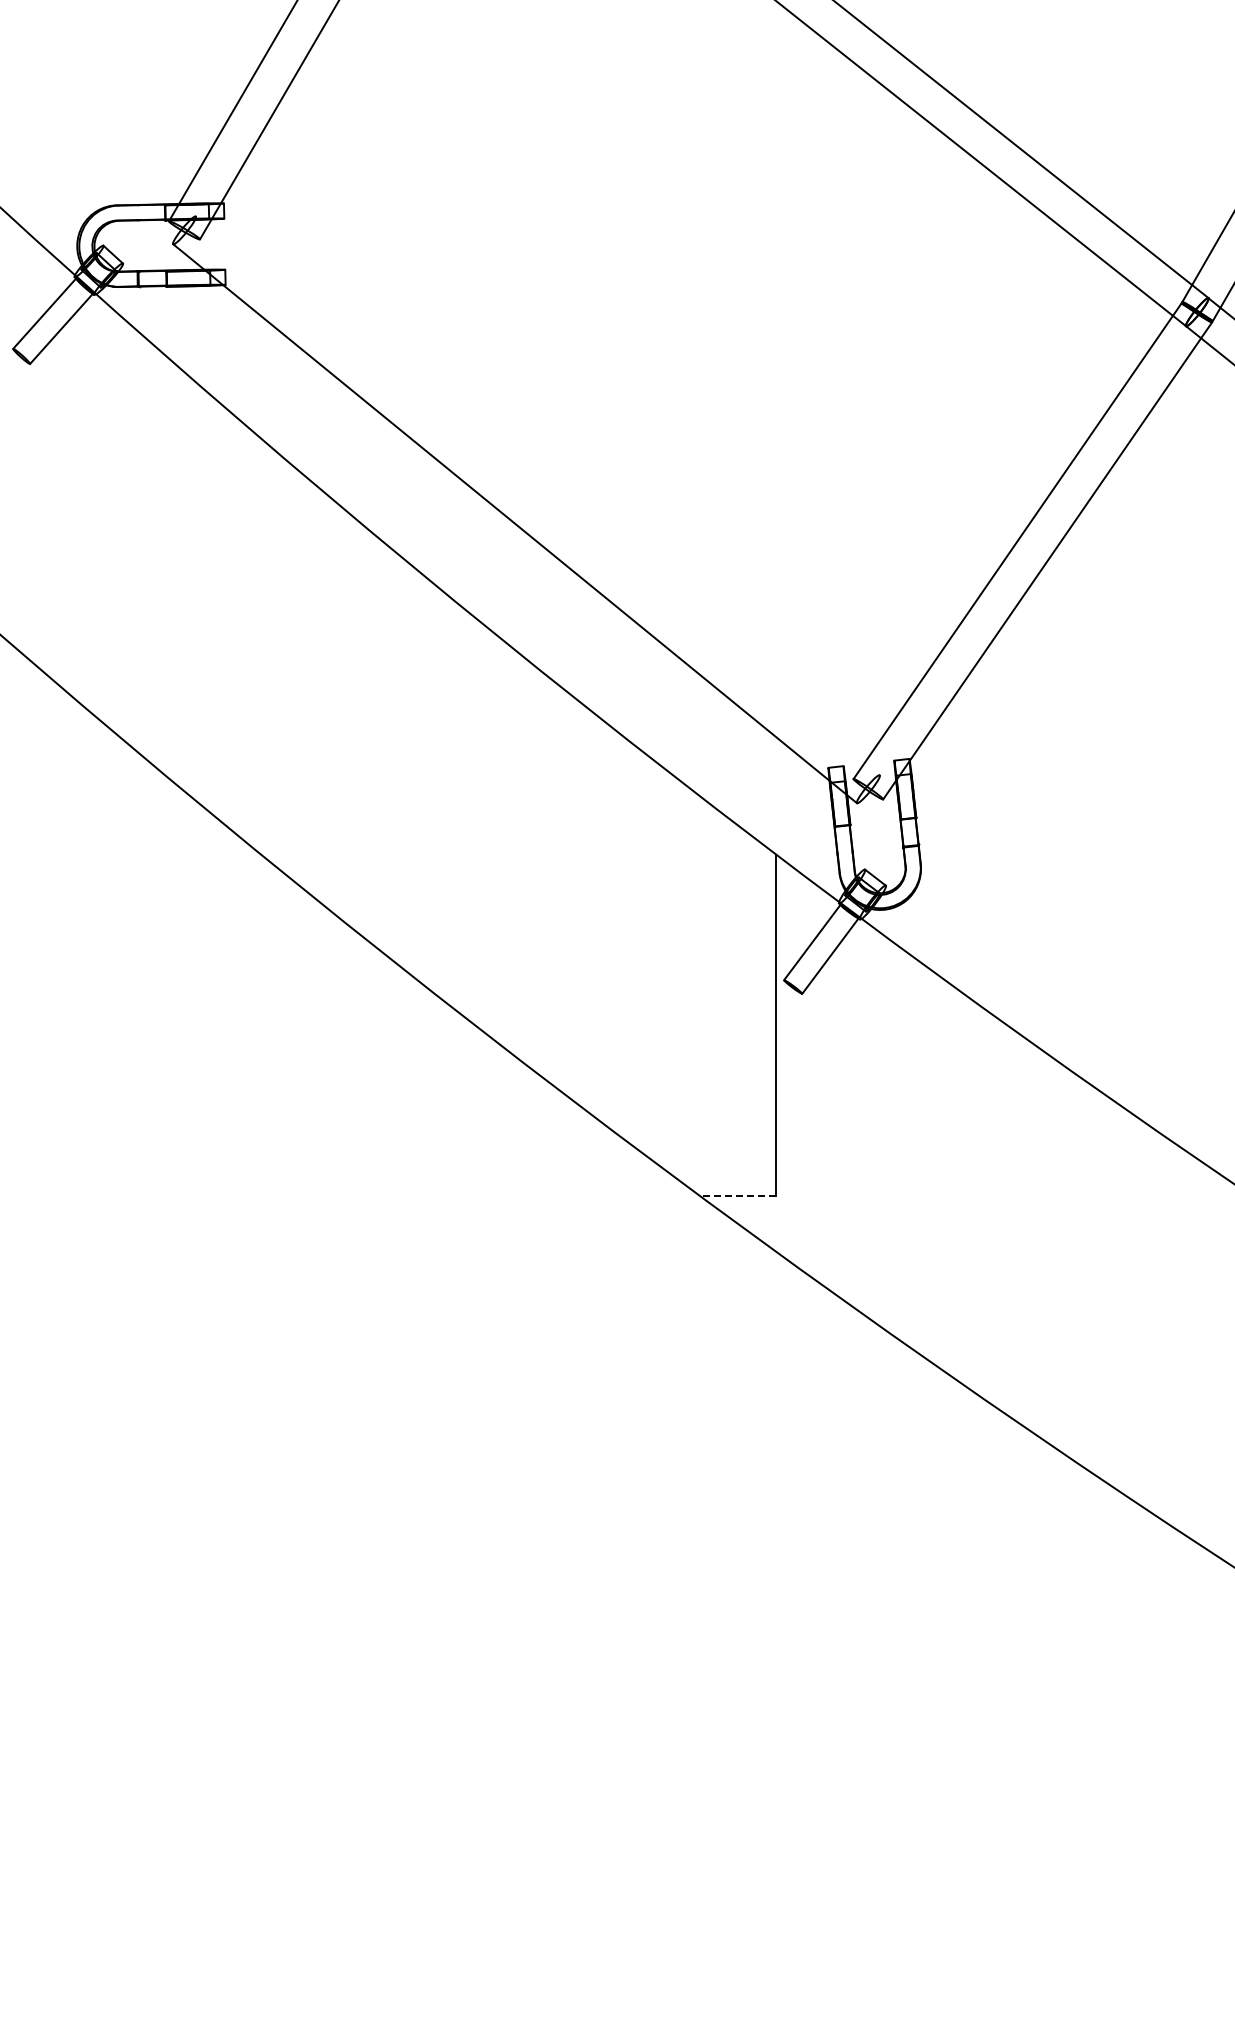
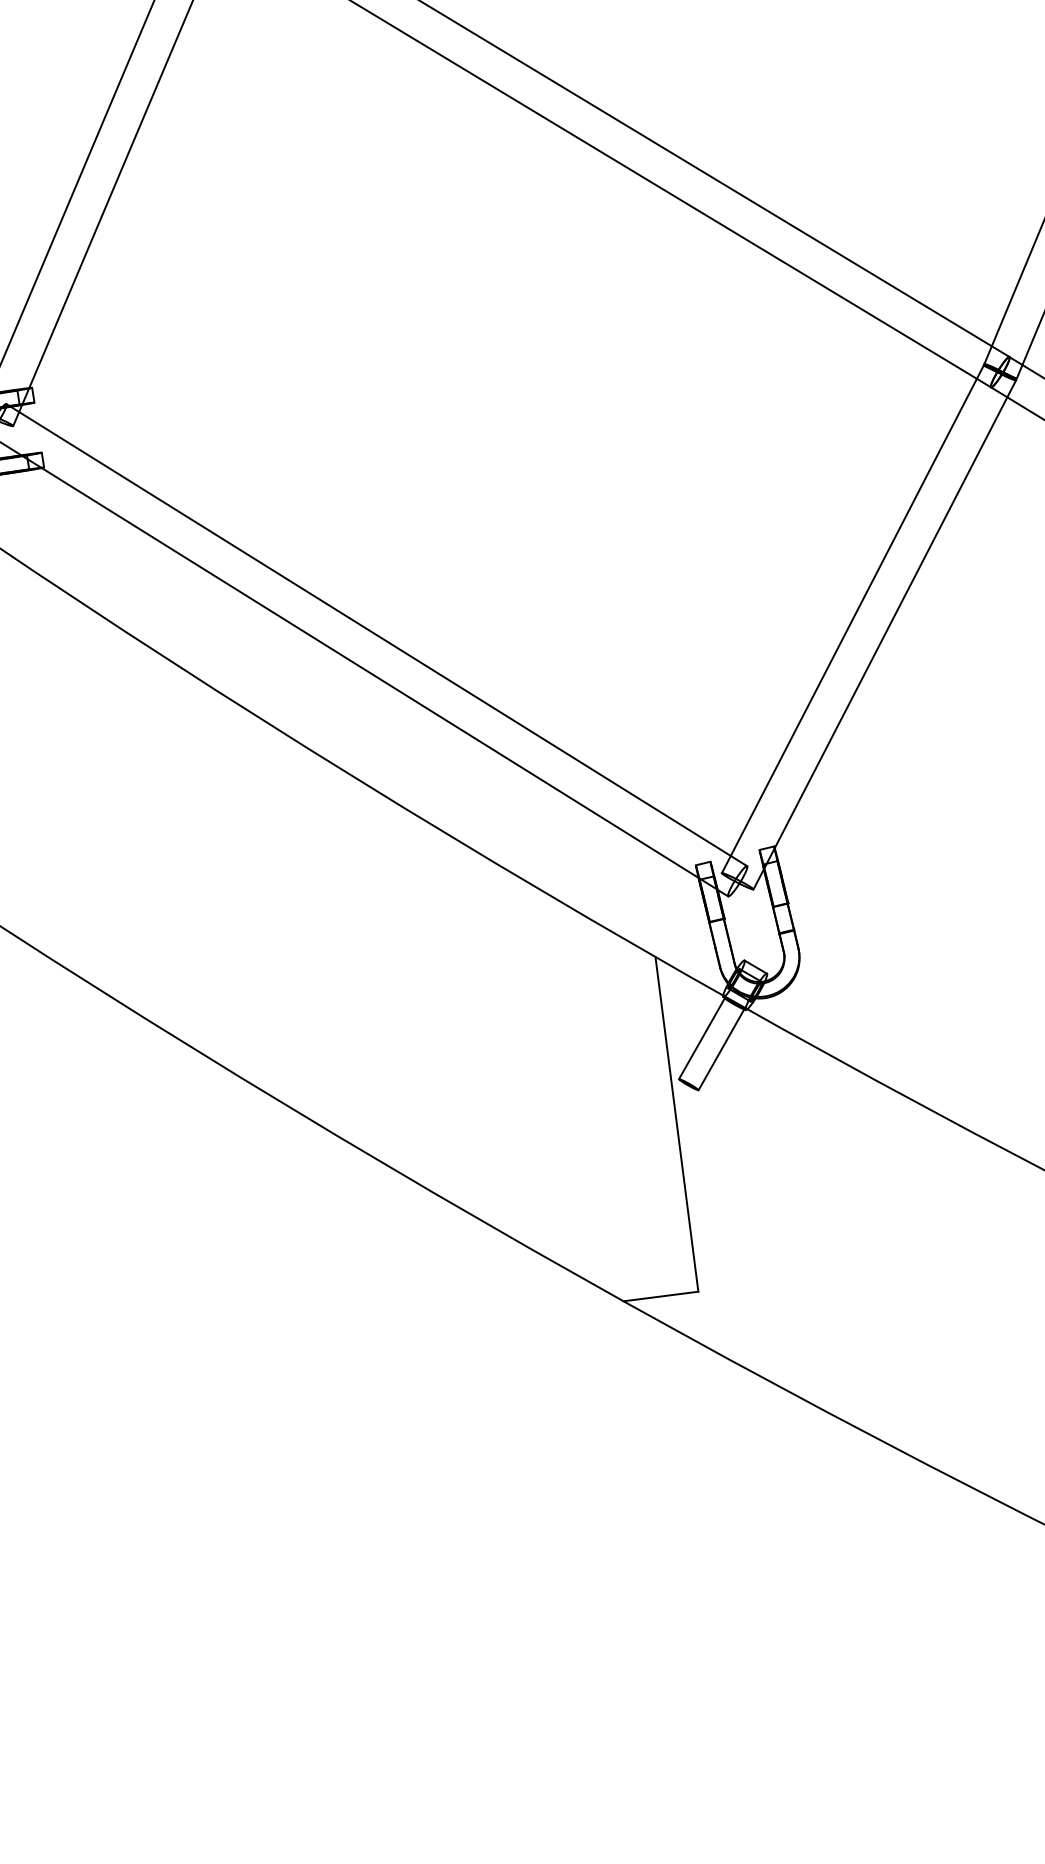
line: (537, 495) -> (376, 634), added
line: (737, 1195) -> (660, 1296), dashed -> solid

